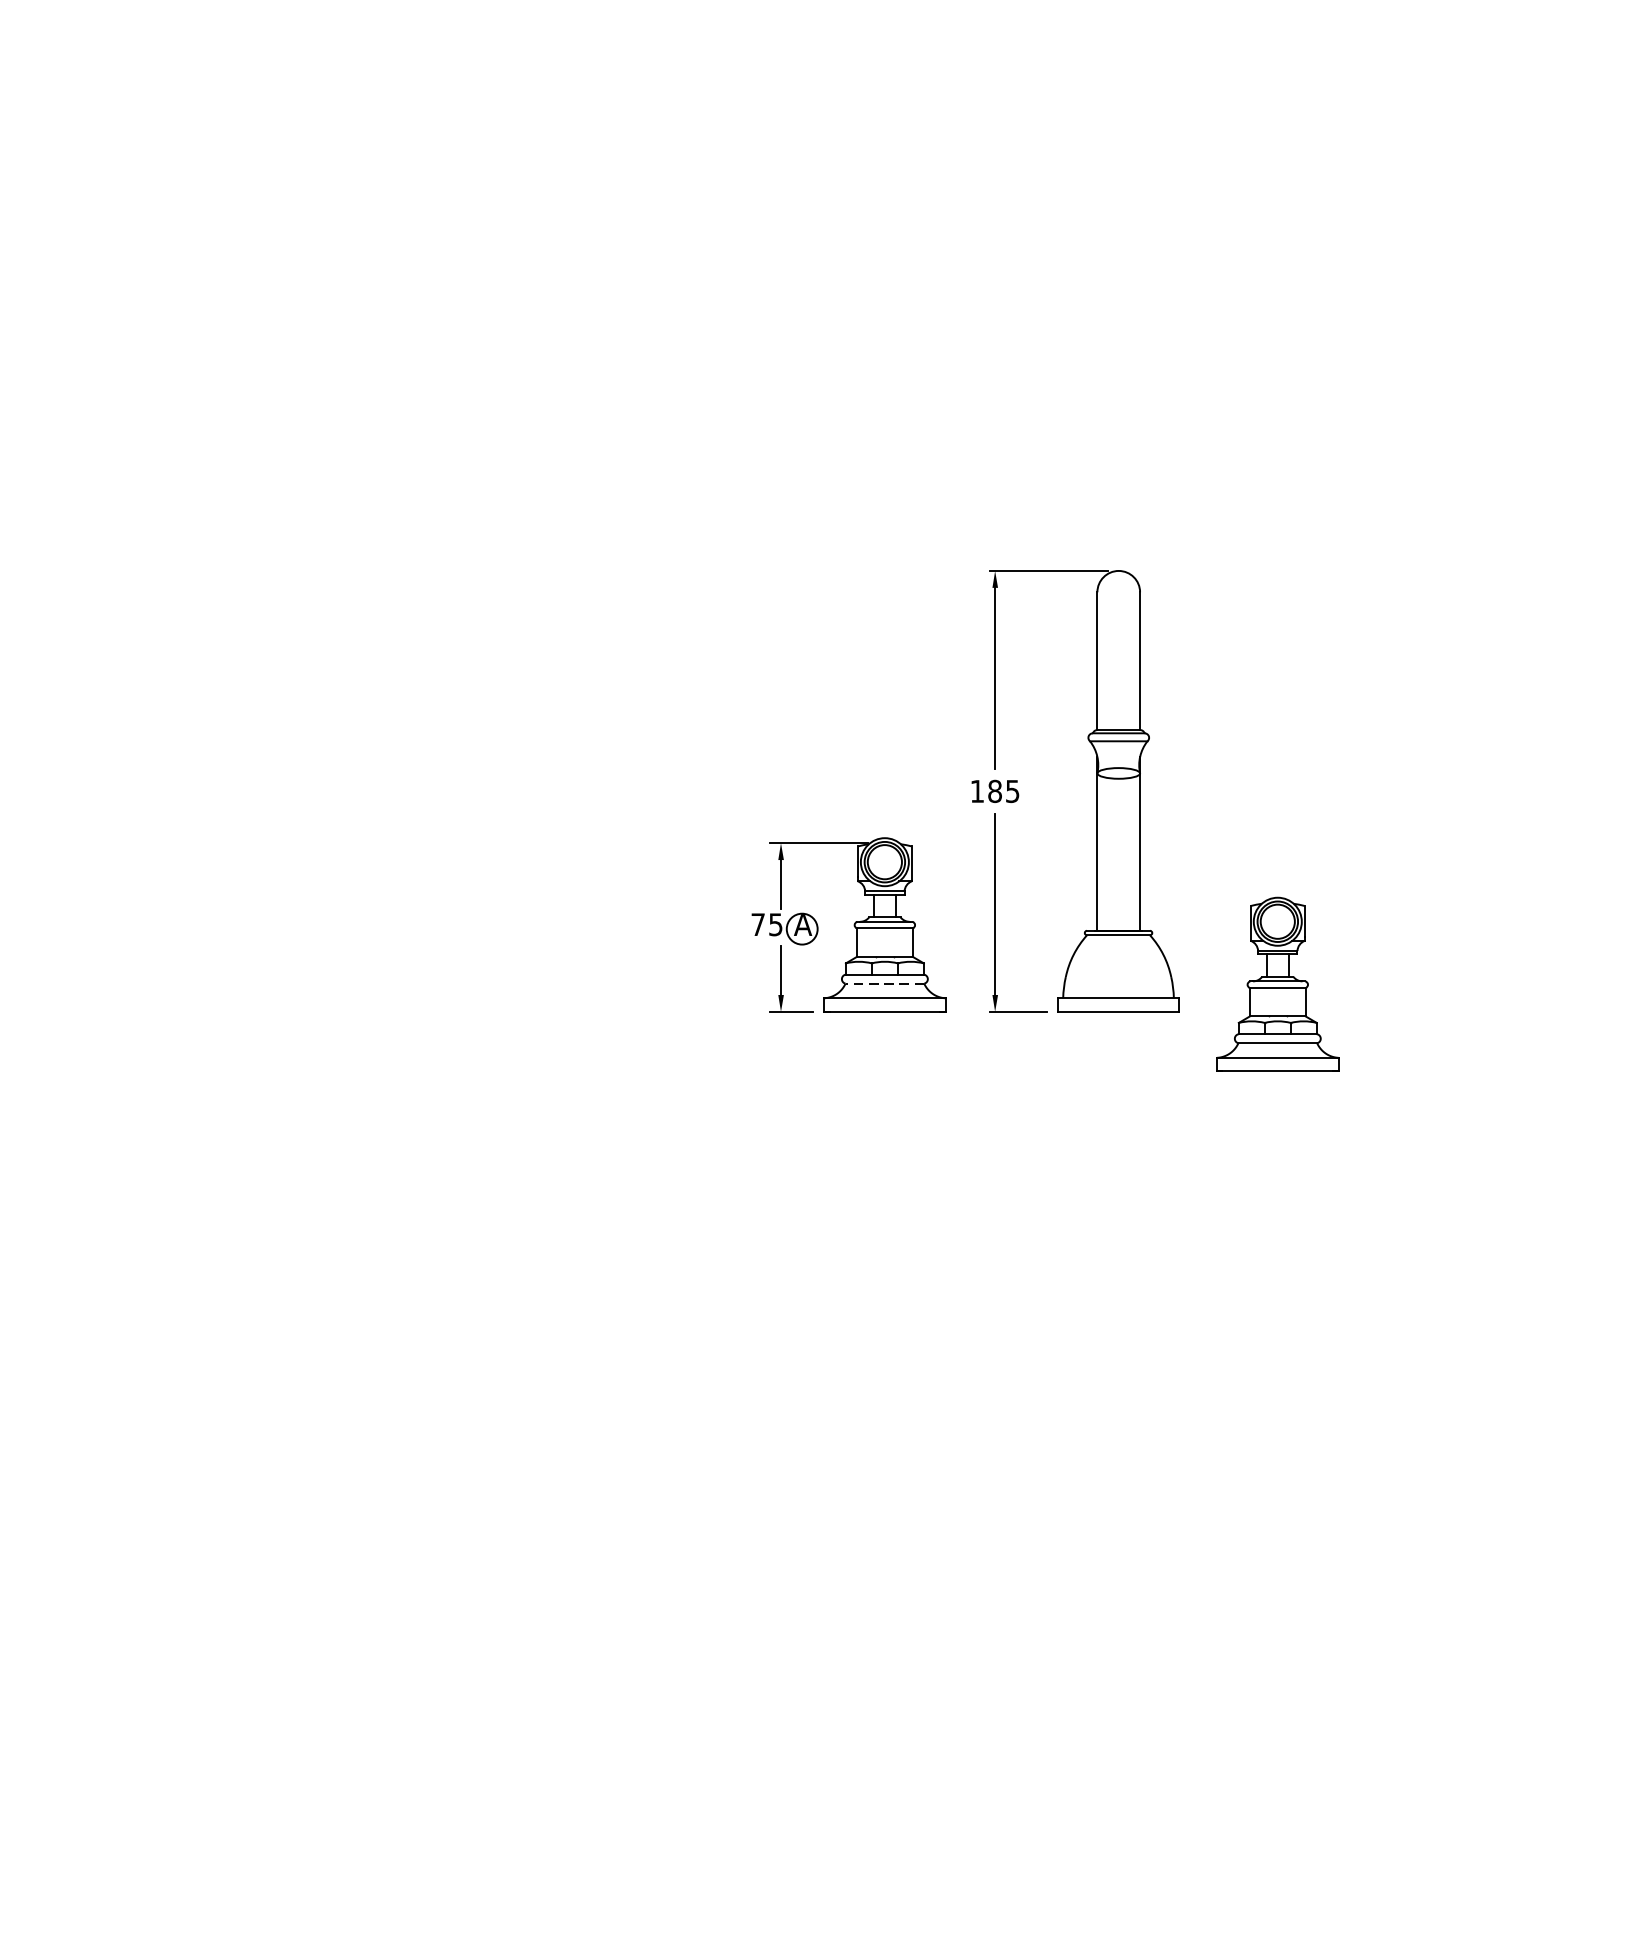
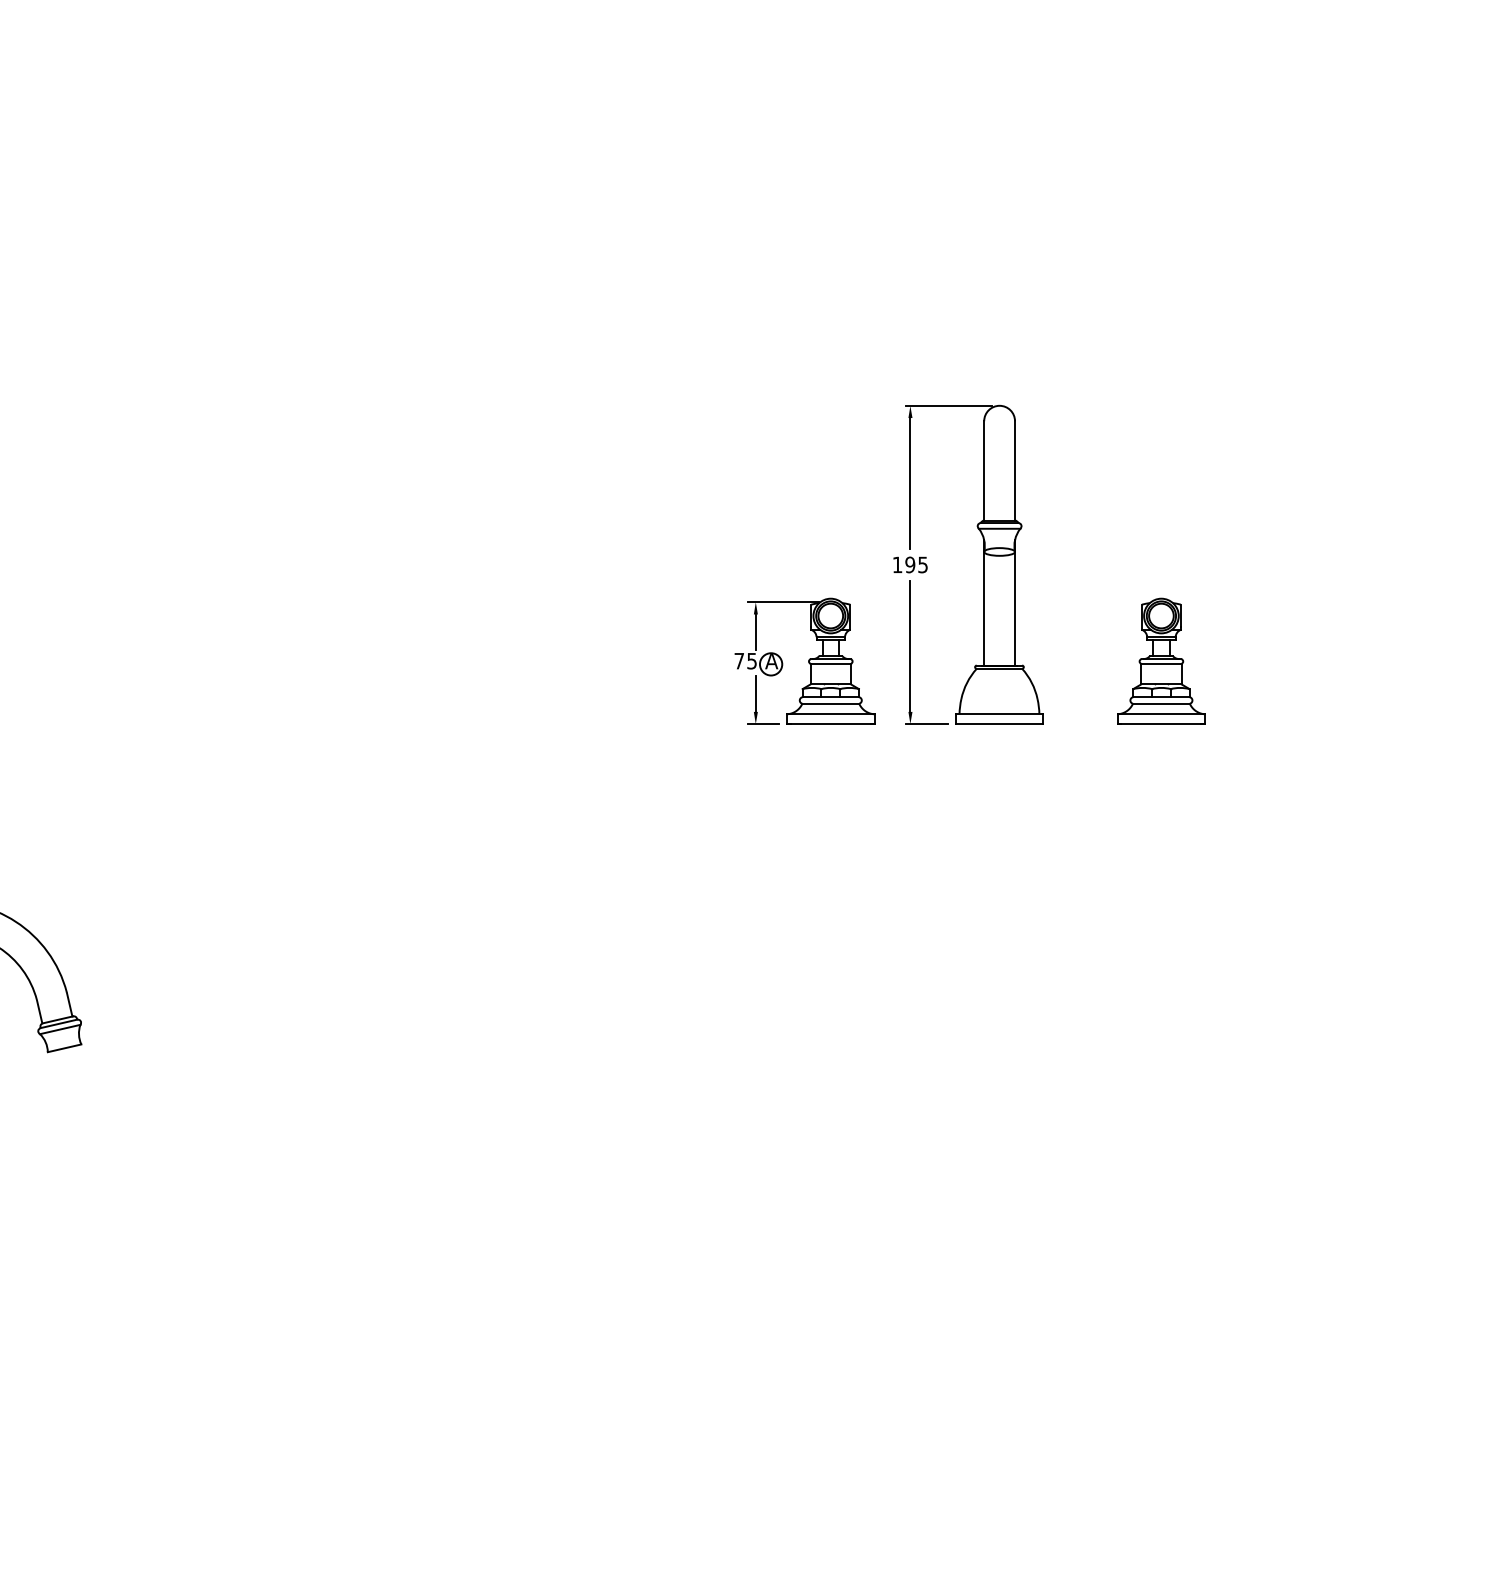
text: (995, 790) -> (910, 564), 185 -> 195
line: (884, 983) -> (830, 703), dashed -> solid
part: (1277, 983) -> (1161, 660), moved

